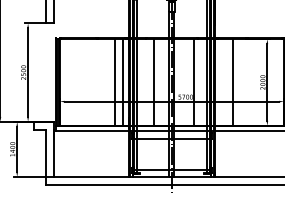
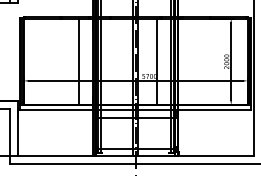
line: (122, 82) -> (86, 61), removed
line: (154, 82) -> (118, 61), removed
line: (232, 82) -> (196, 61), removed

